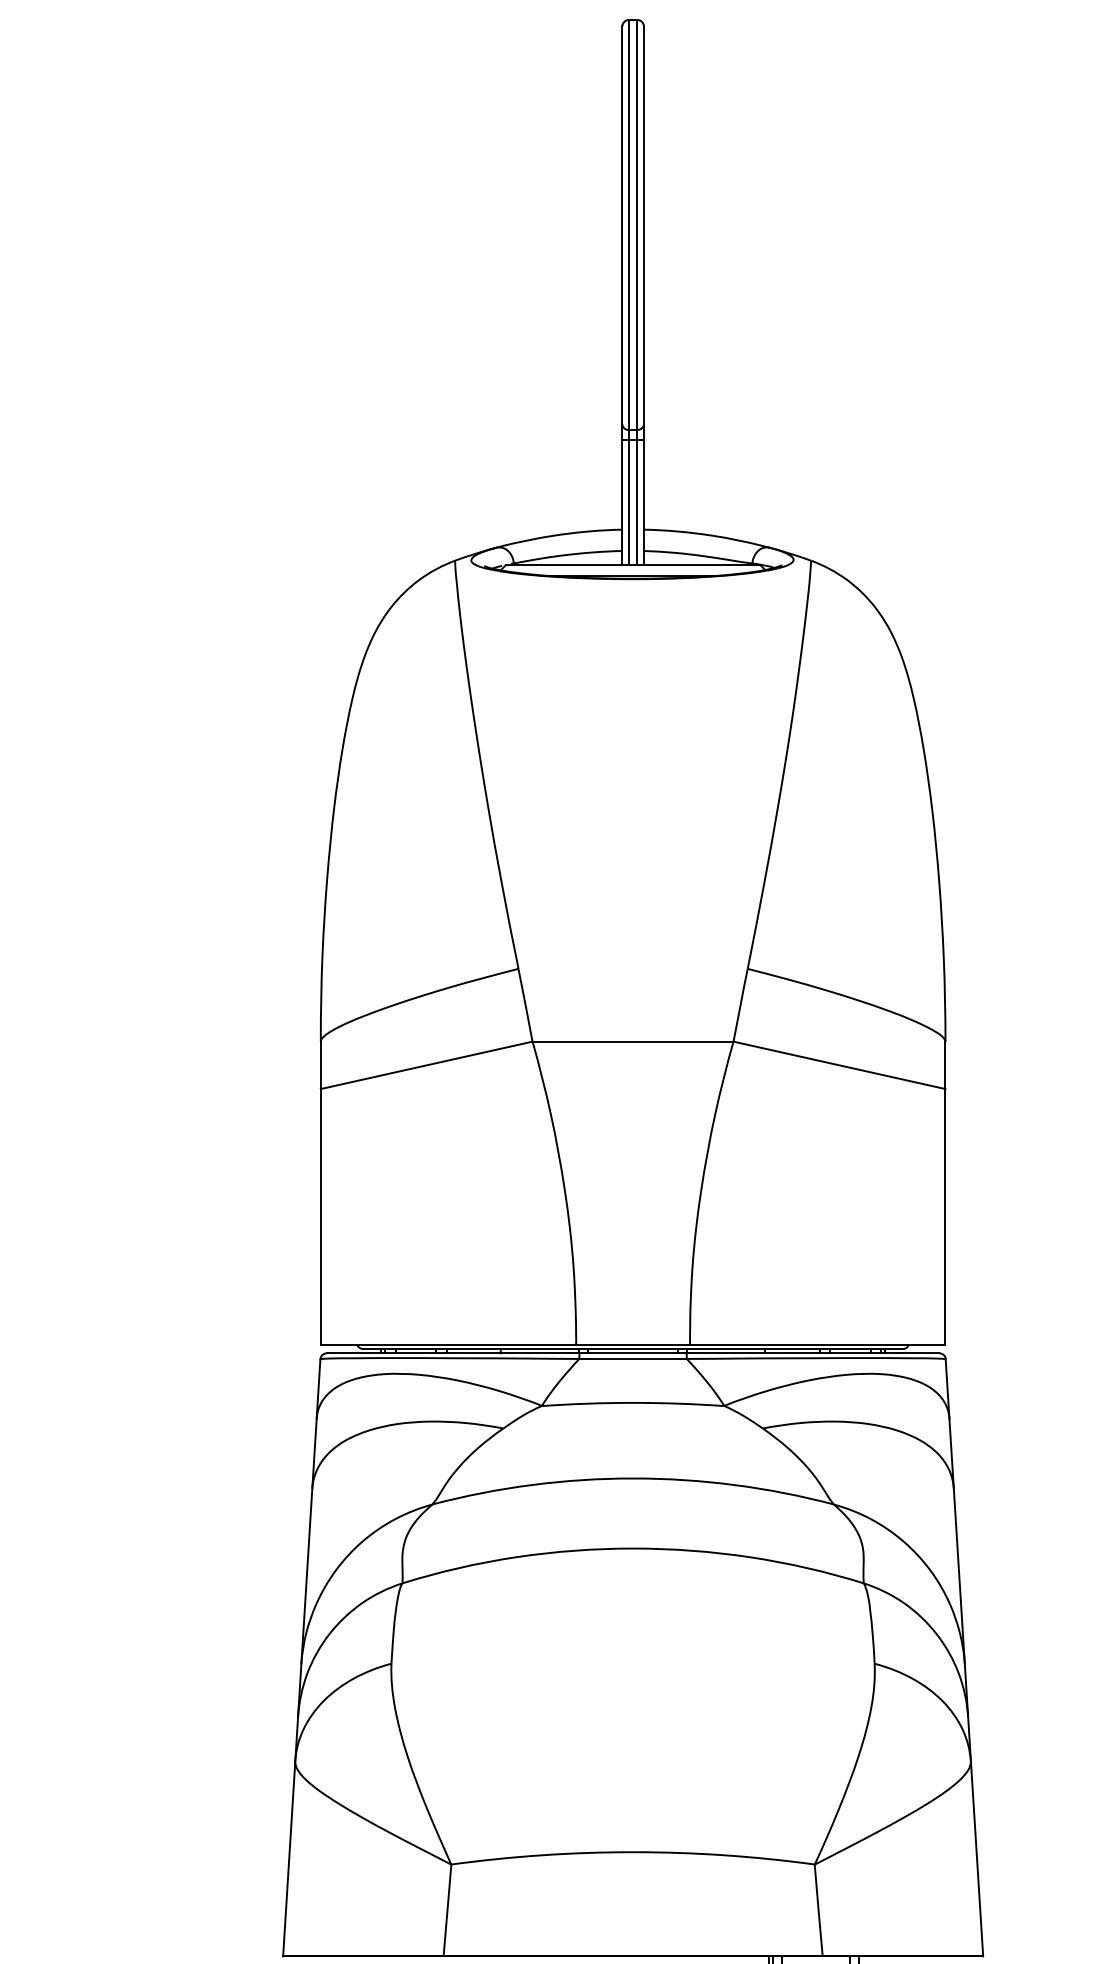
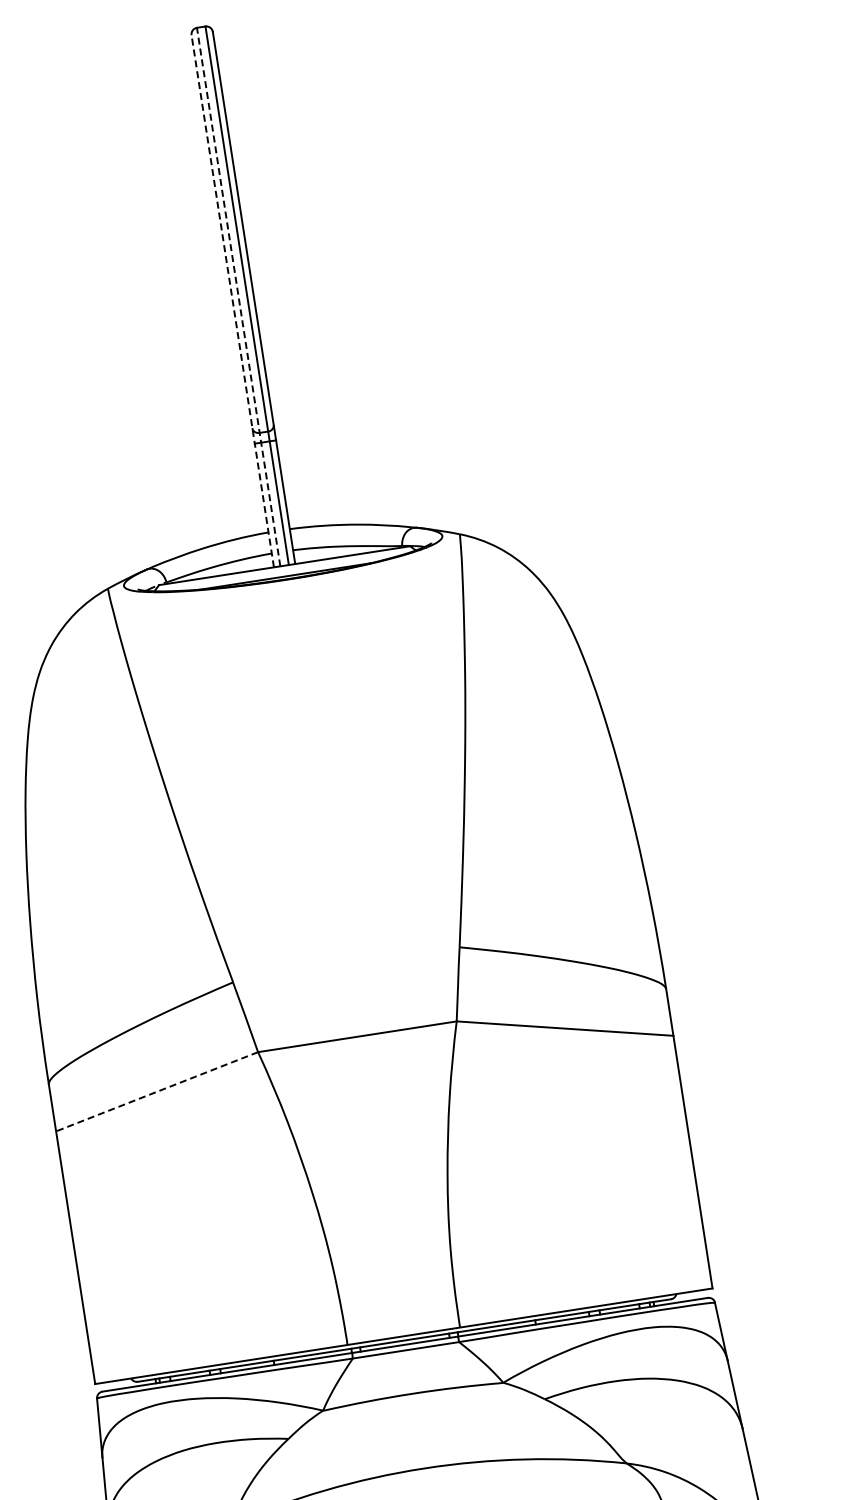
line: (628, 292) -> (238, 297), solid -> dashed
line: (622, 295) -> (232, 301), solid -> dashed
line: (426, 1065) -> (156, 1091), solid -> dashed

